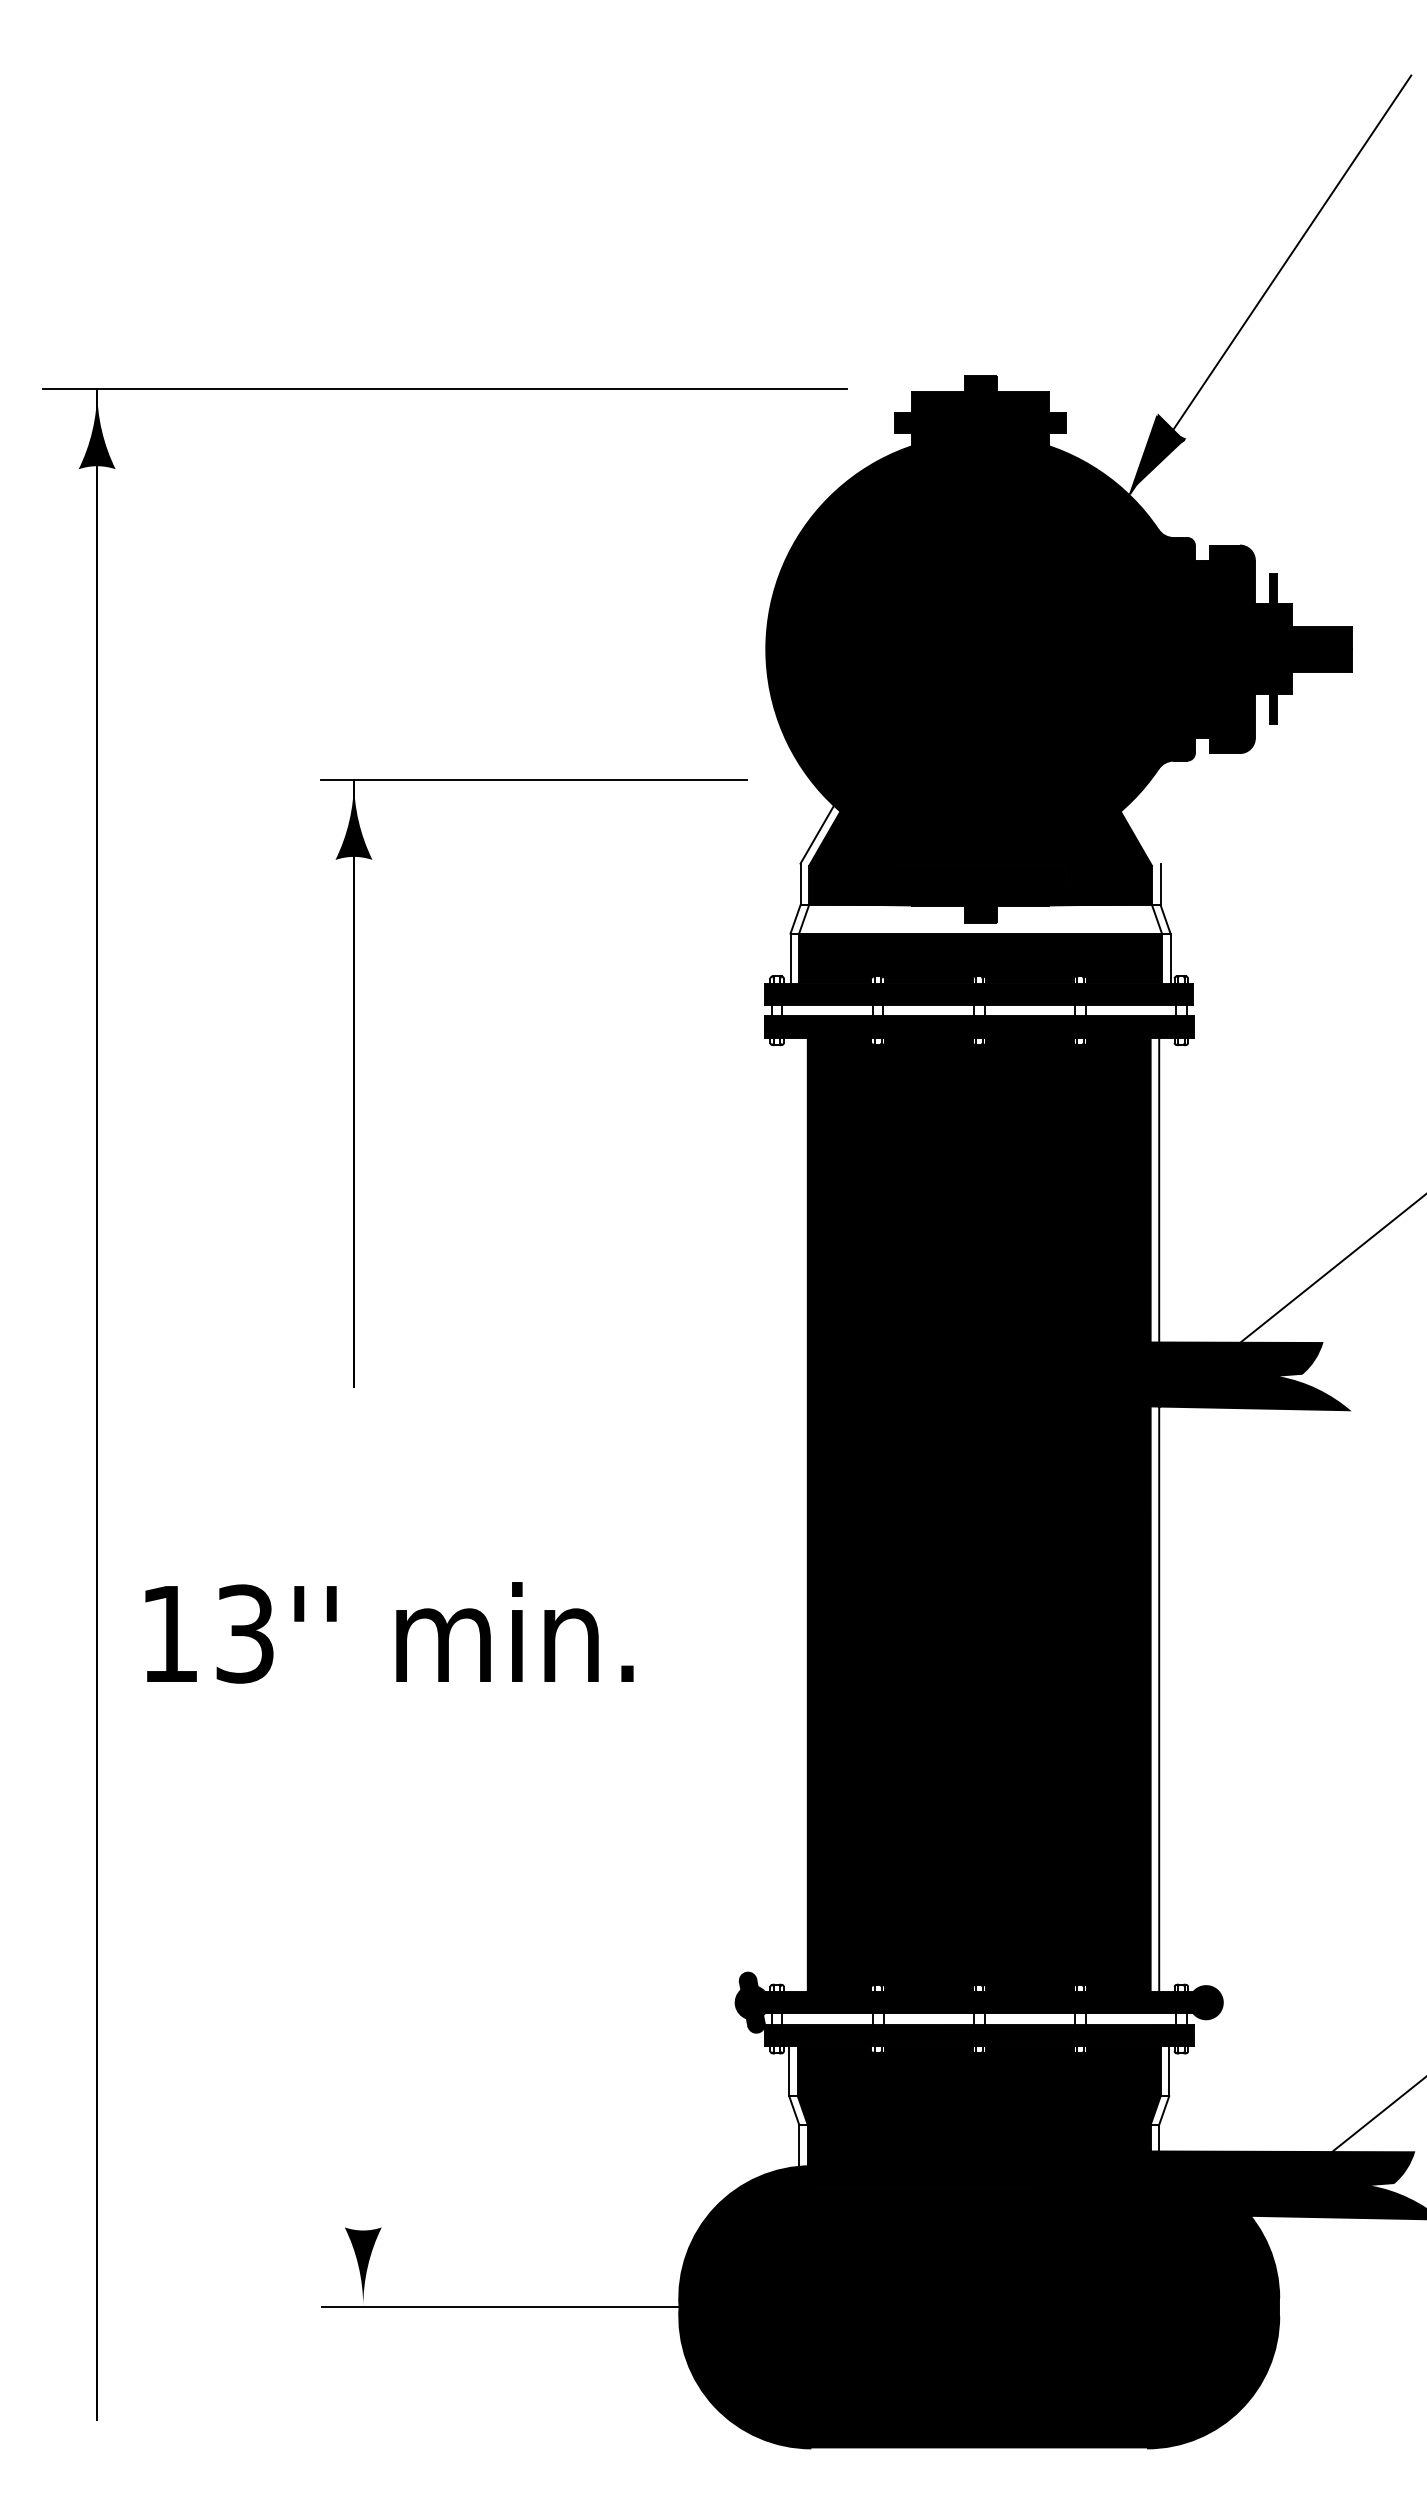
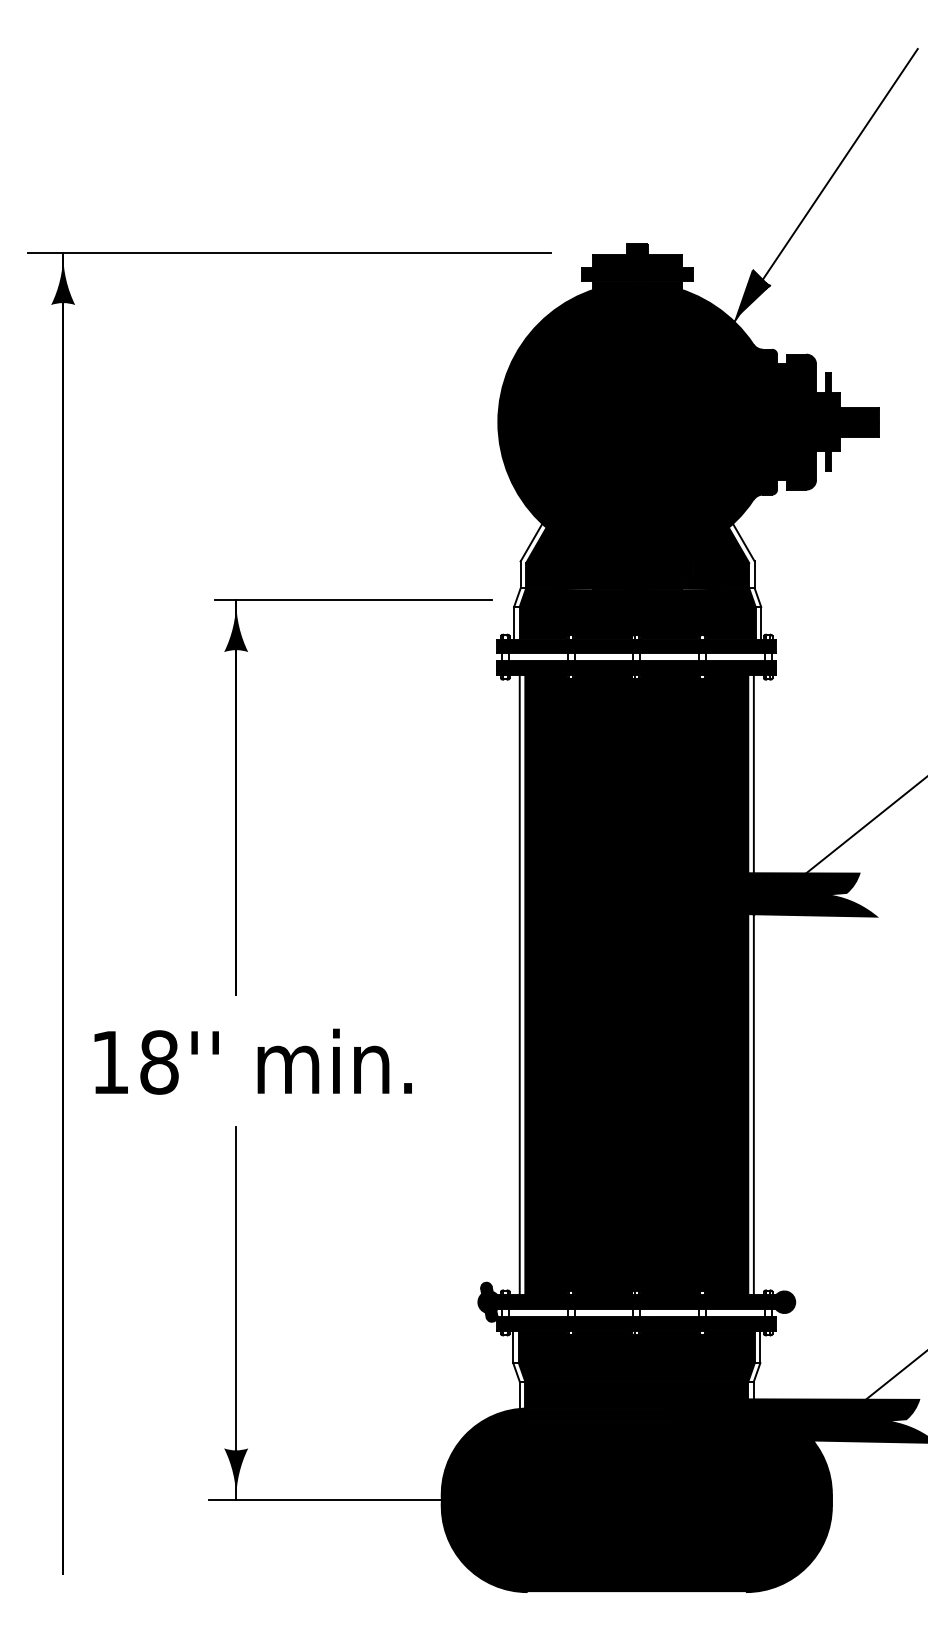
line: (1143, 834) -> (743, 542), added
fill: (980, 918) -> (637, 597), added
part: (354, 1083) -> (236, 797), moved
line: (798, 1514) -> (519, 984), added
text: (245, 1634) -> (159, 1062), 13'' -> 18''
line: (363, 2019) -> (236, 1313), added

